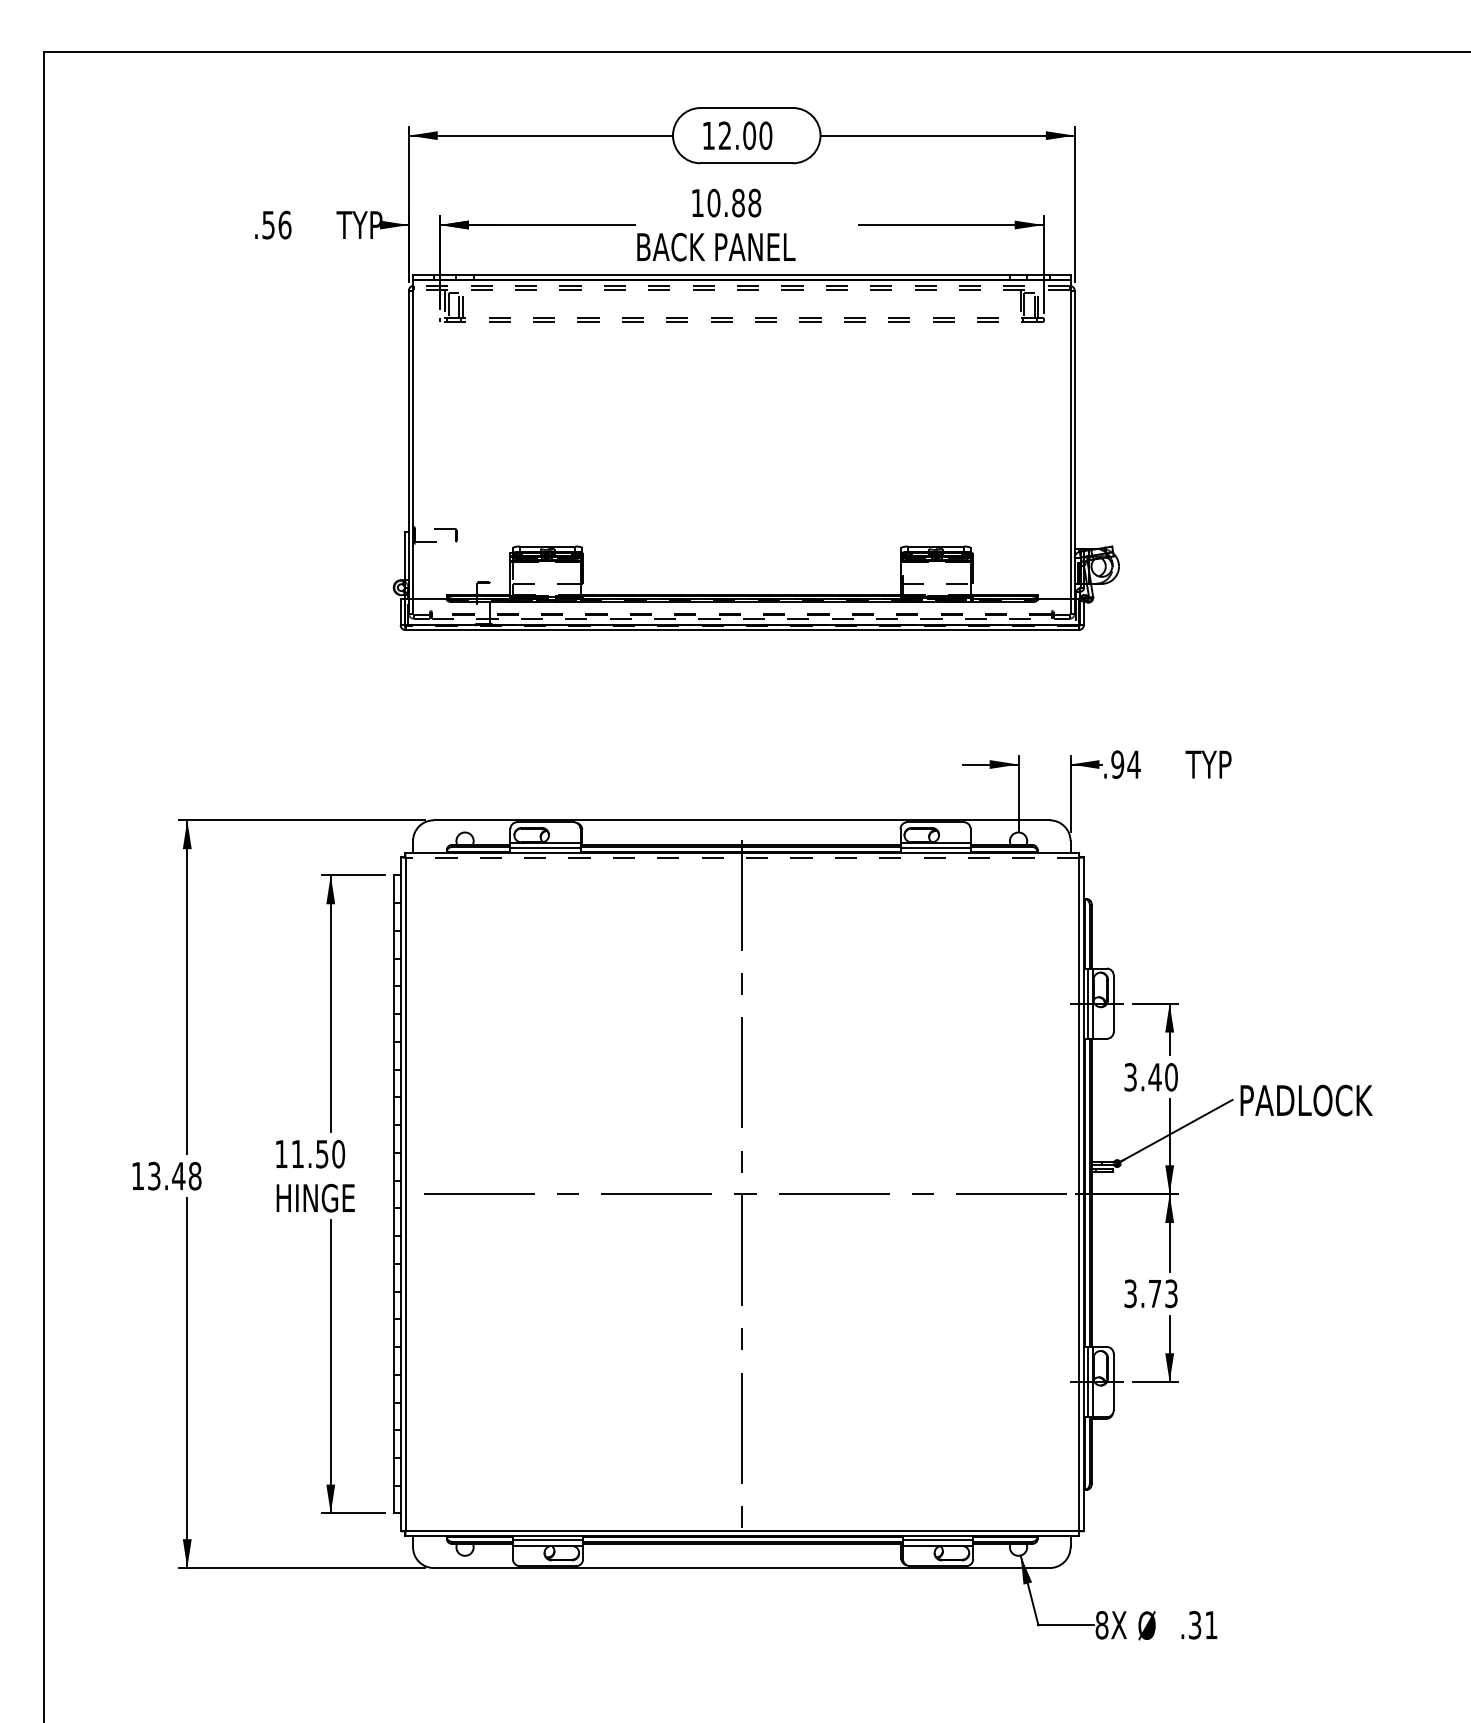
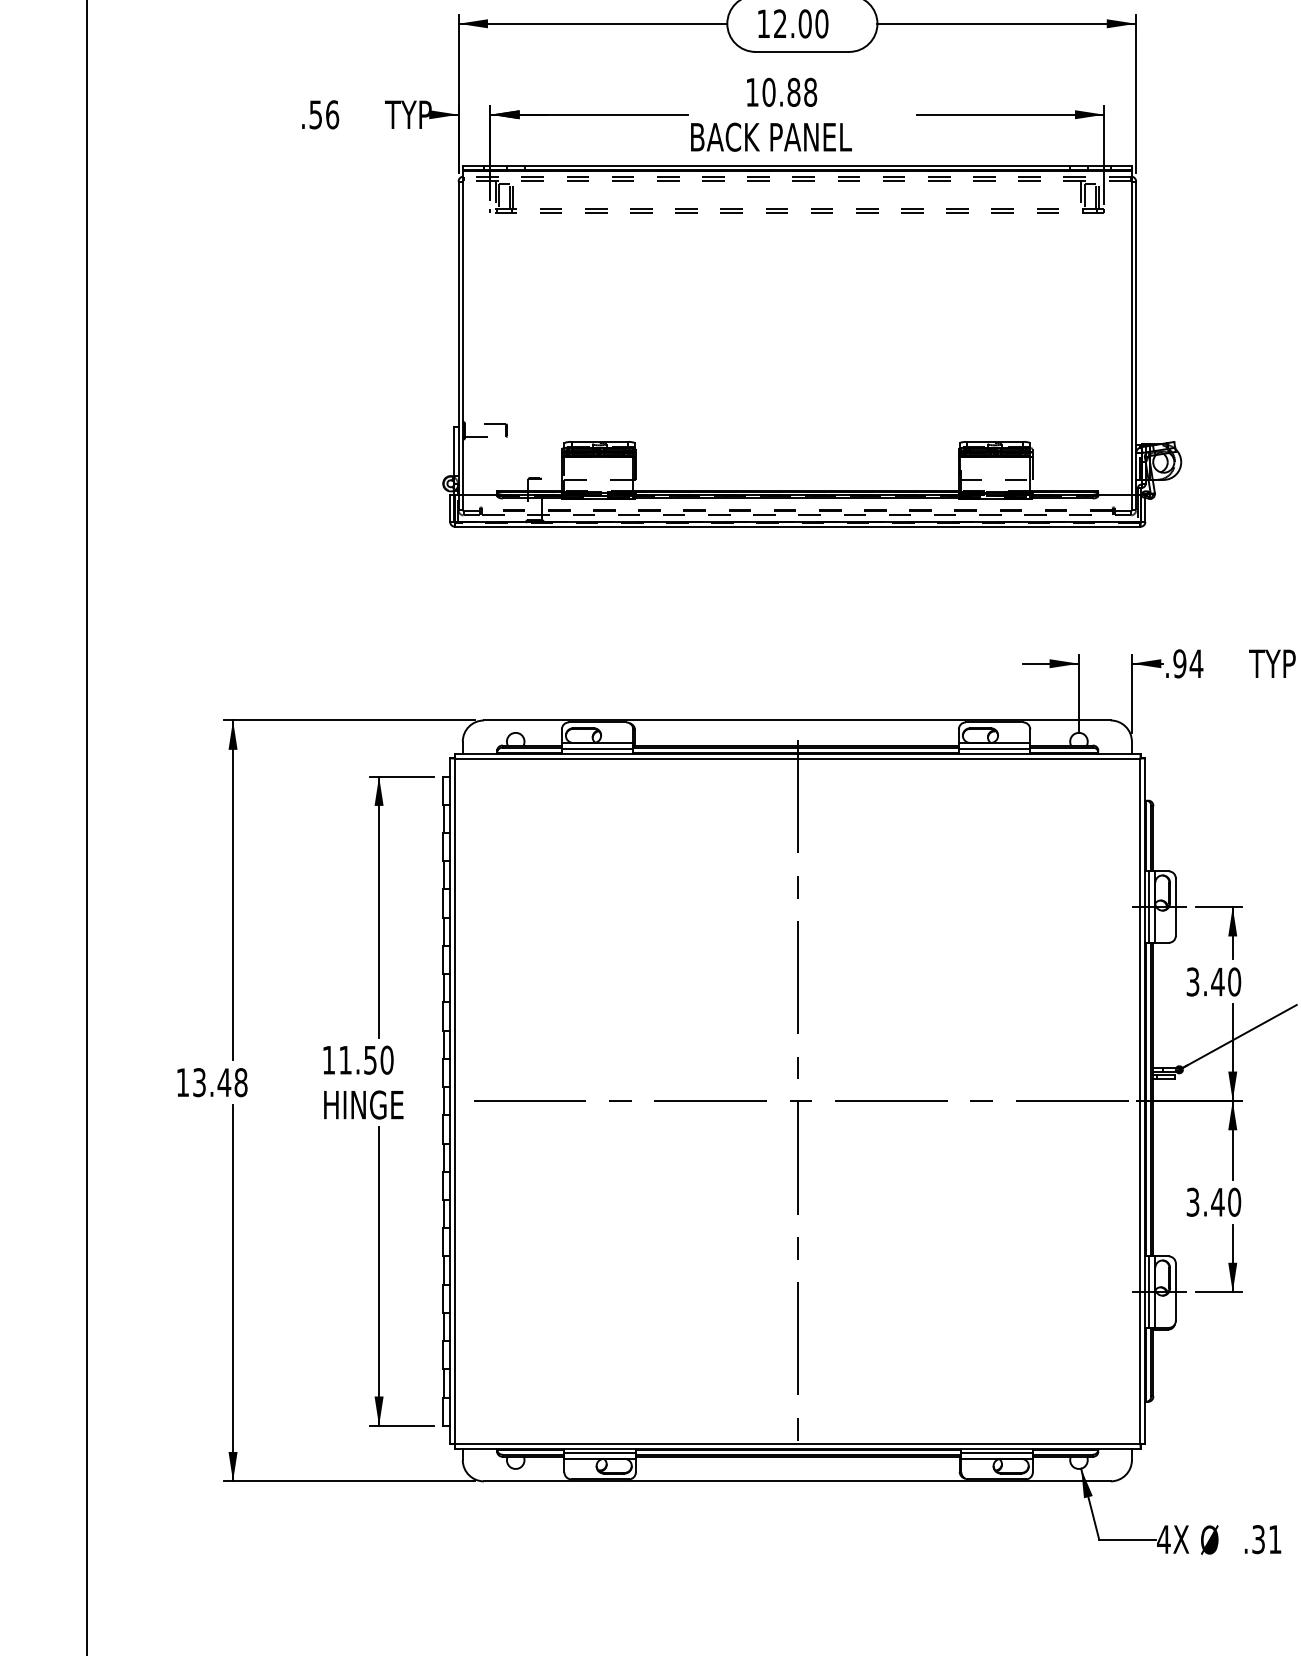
line: (742, 857) -> (798, 758), dashed -> solid
text: (1162, 1293) -> (1225, 1201), 3.73 -> 3.40
text: (1101, 1624) -> (1163, 1538), 8X -> 4X

